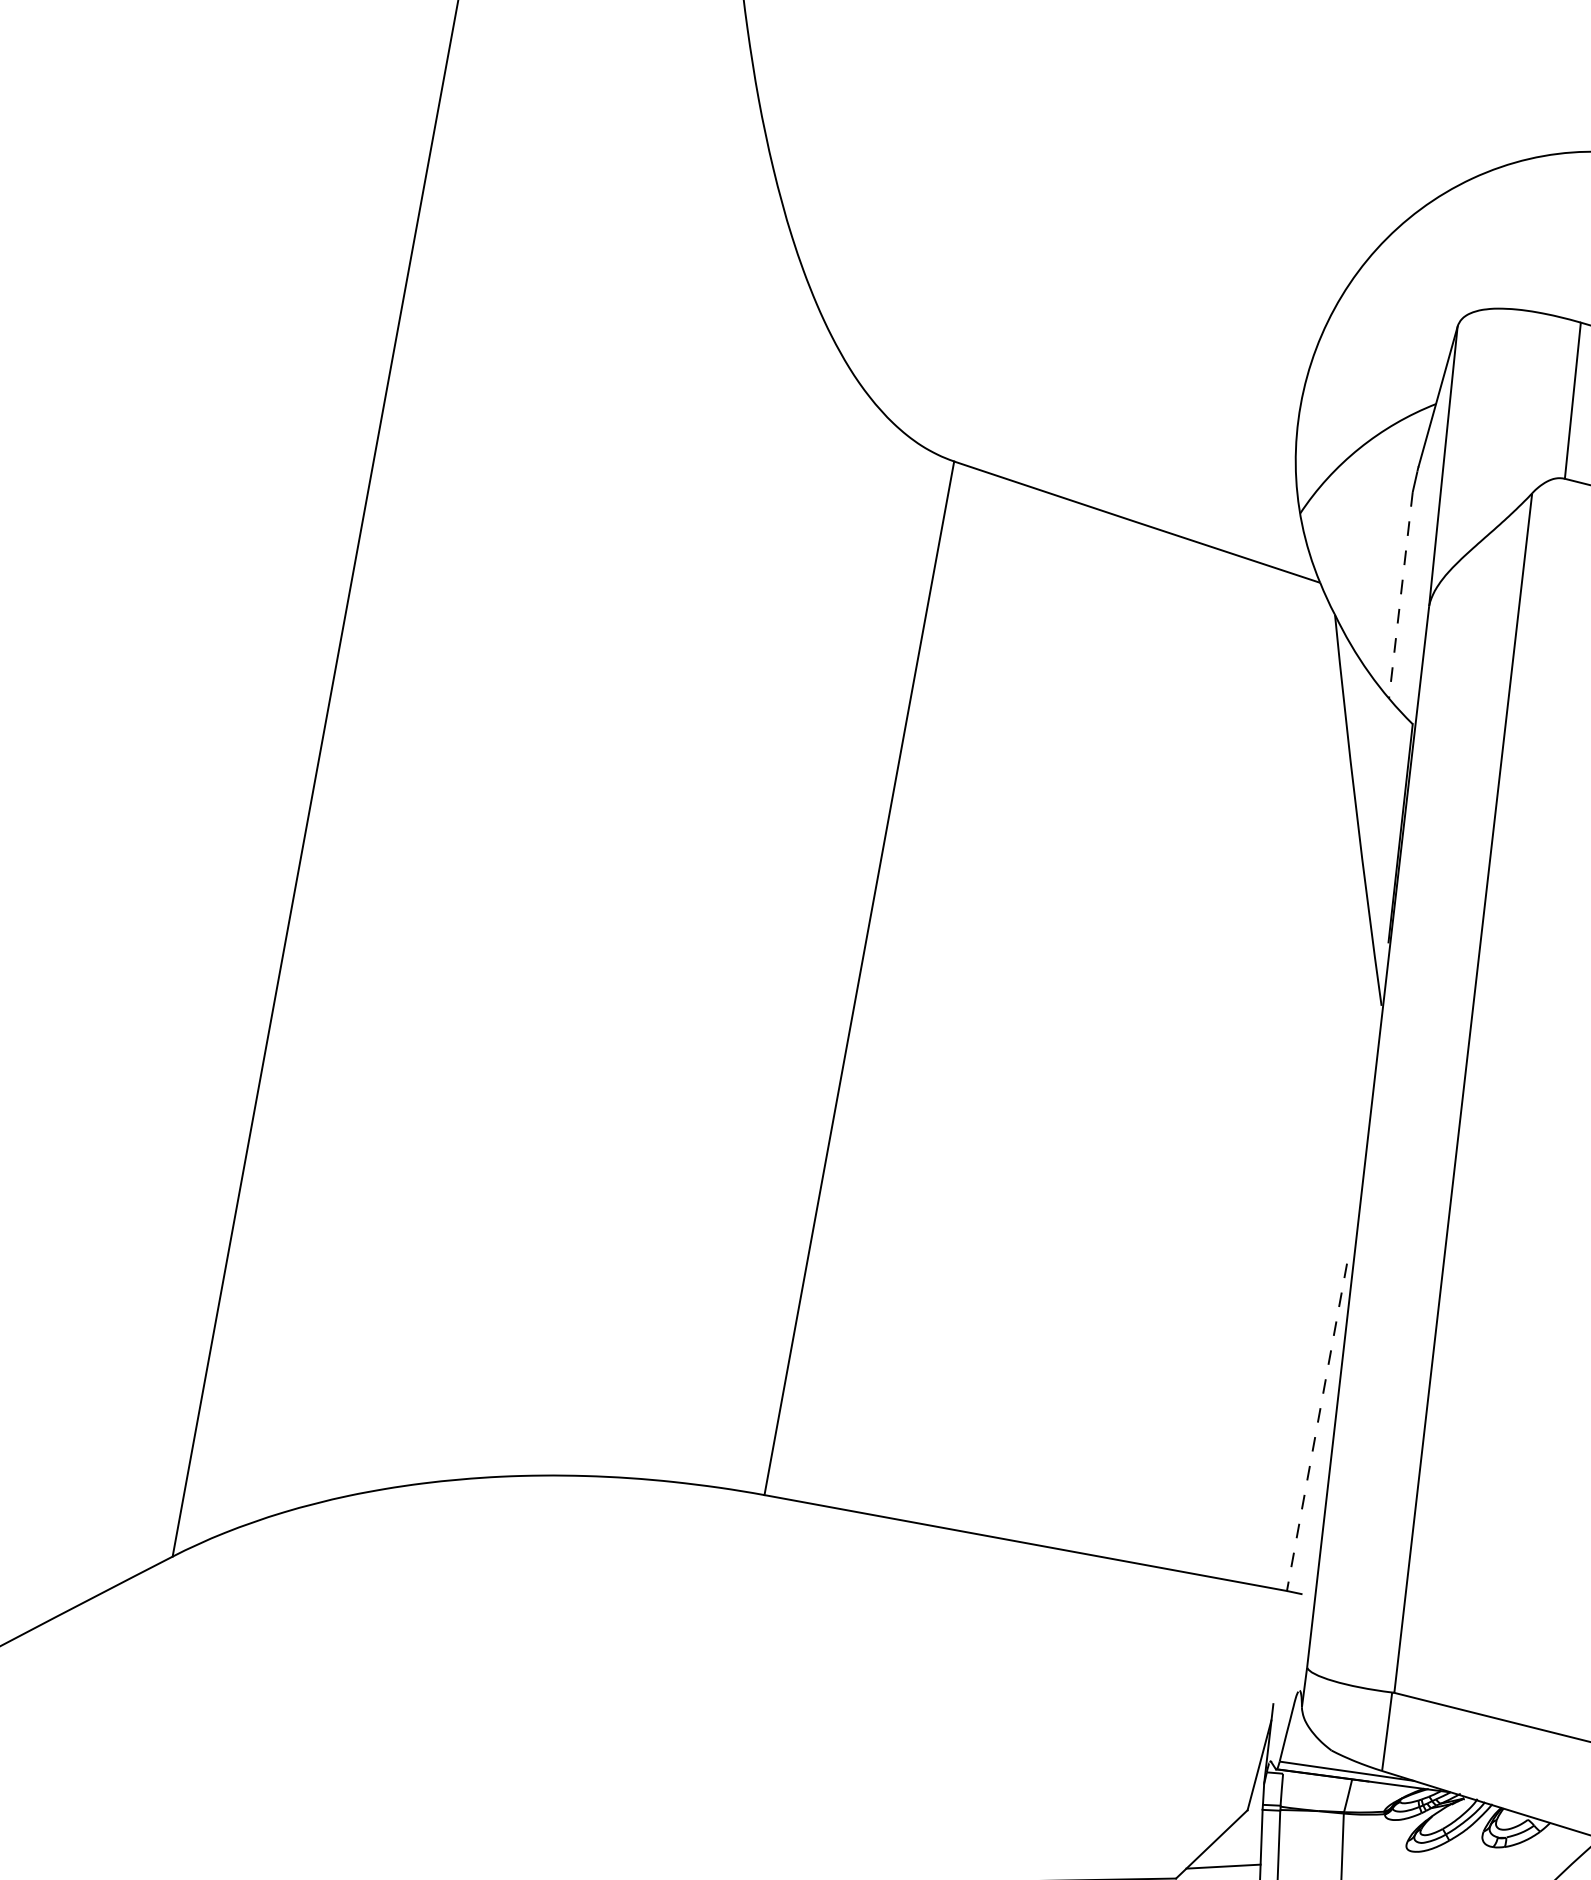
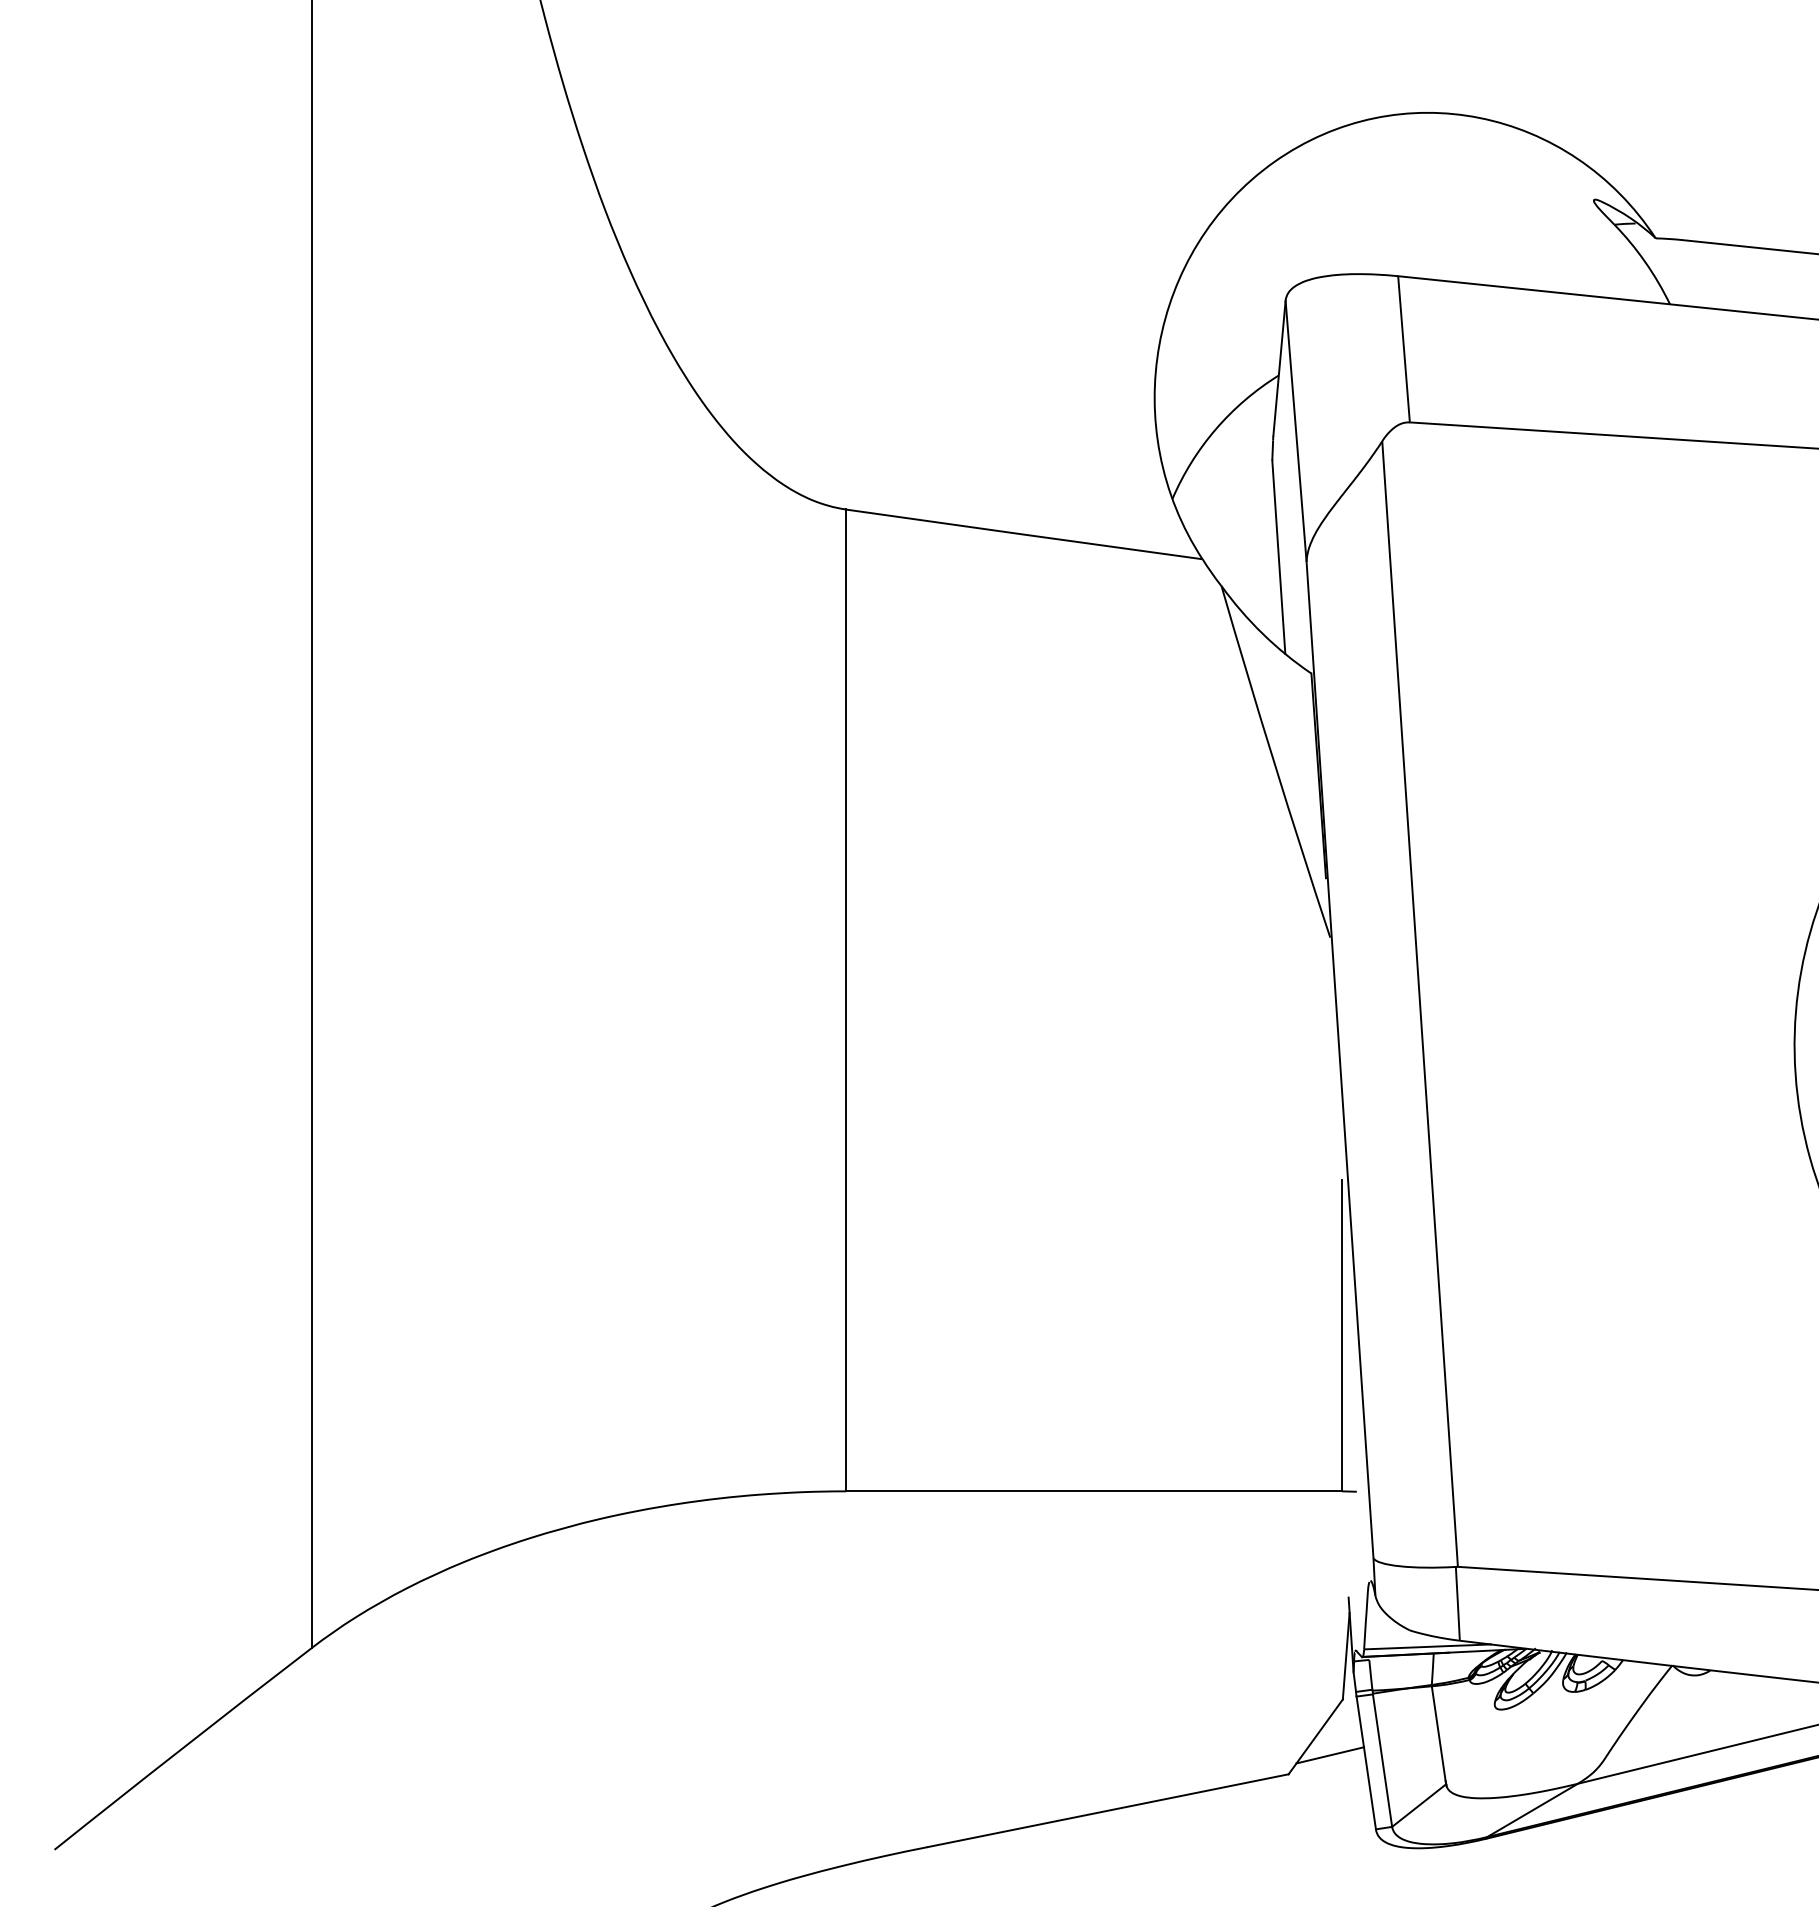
line: (1400, 595) -> (1278, 557), dashed -> solid
line: (1317, 1428) -> (1342, 1336), dashed -> solid

